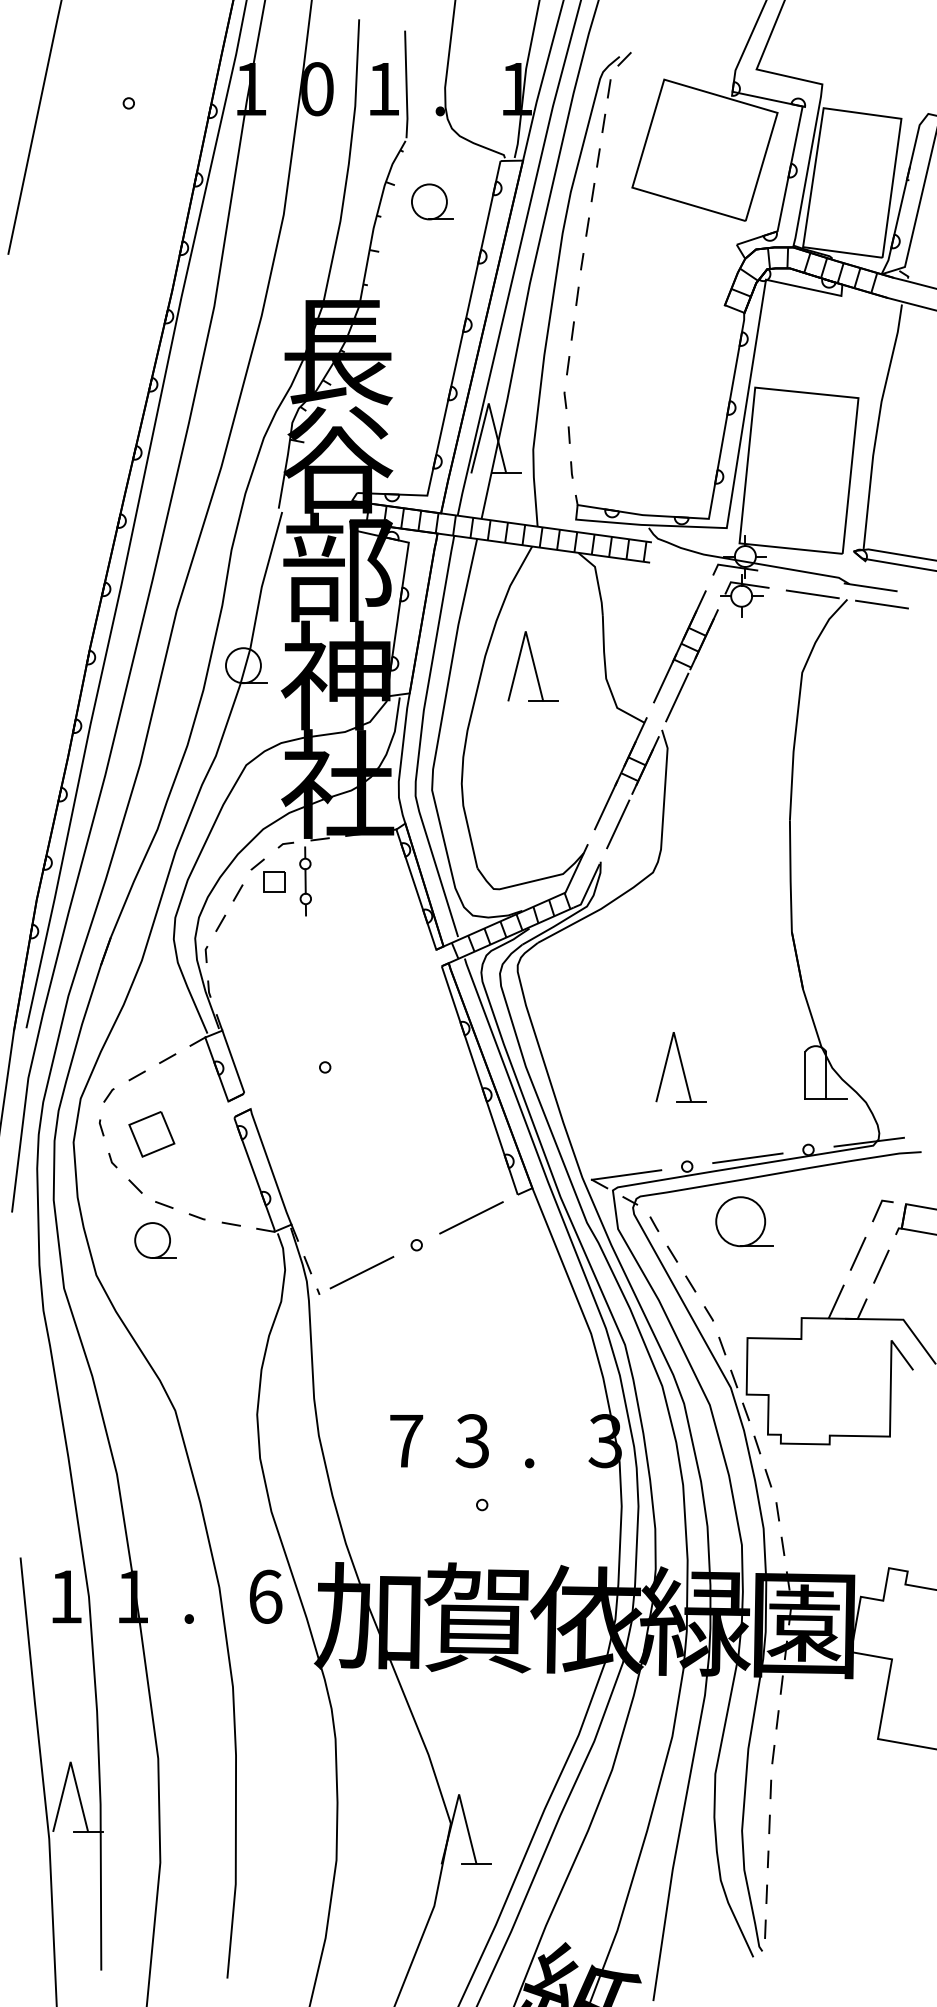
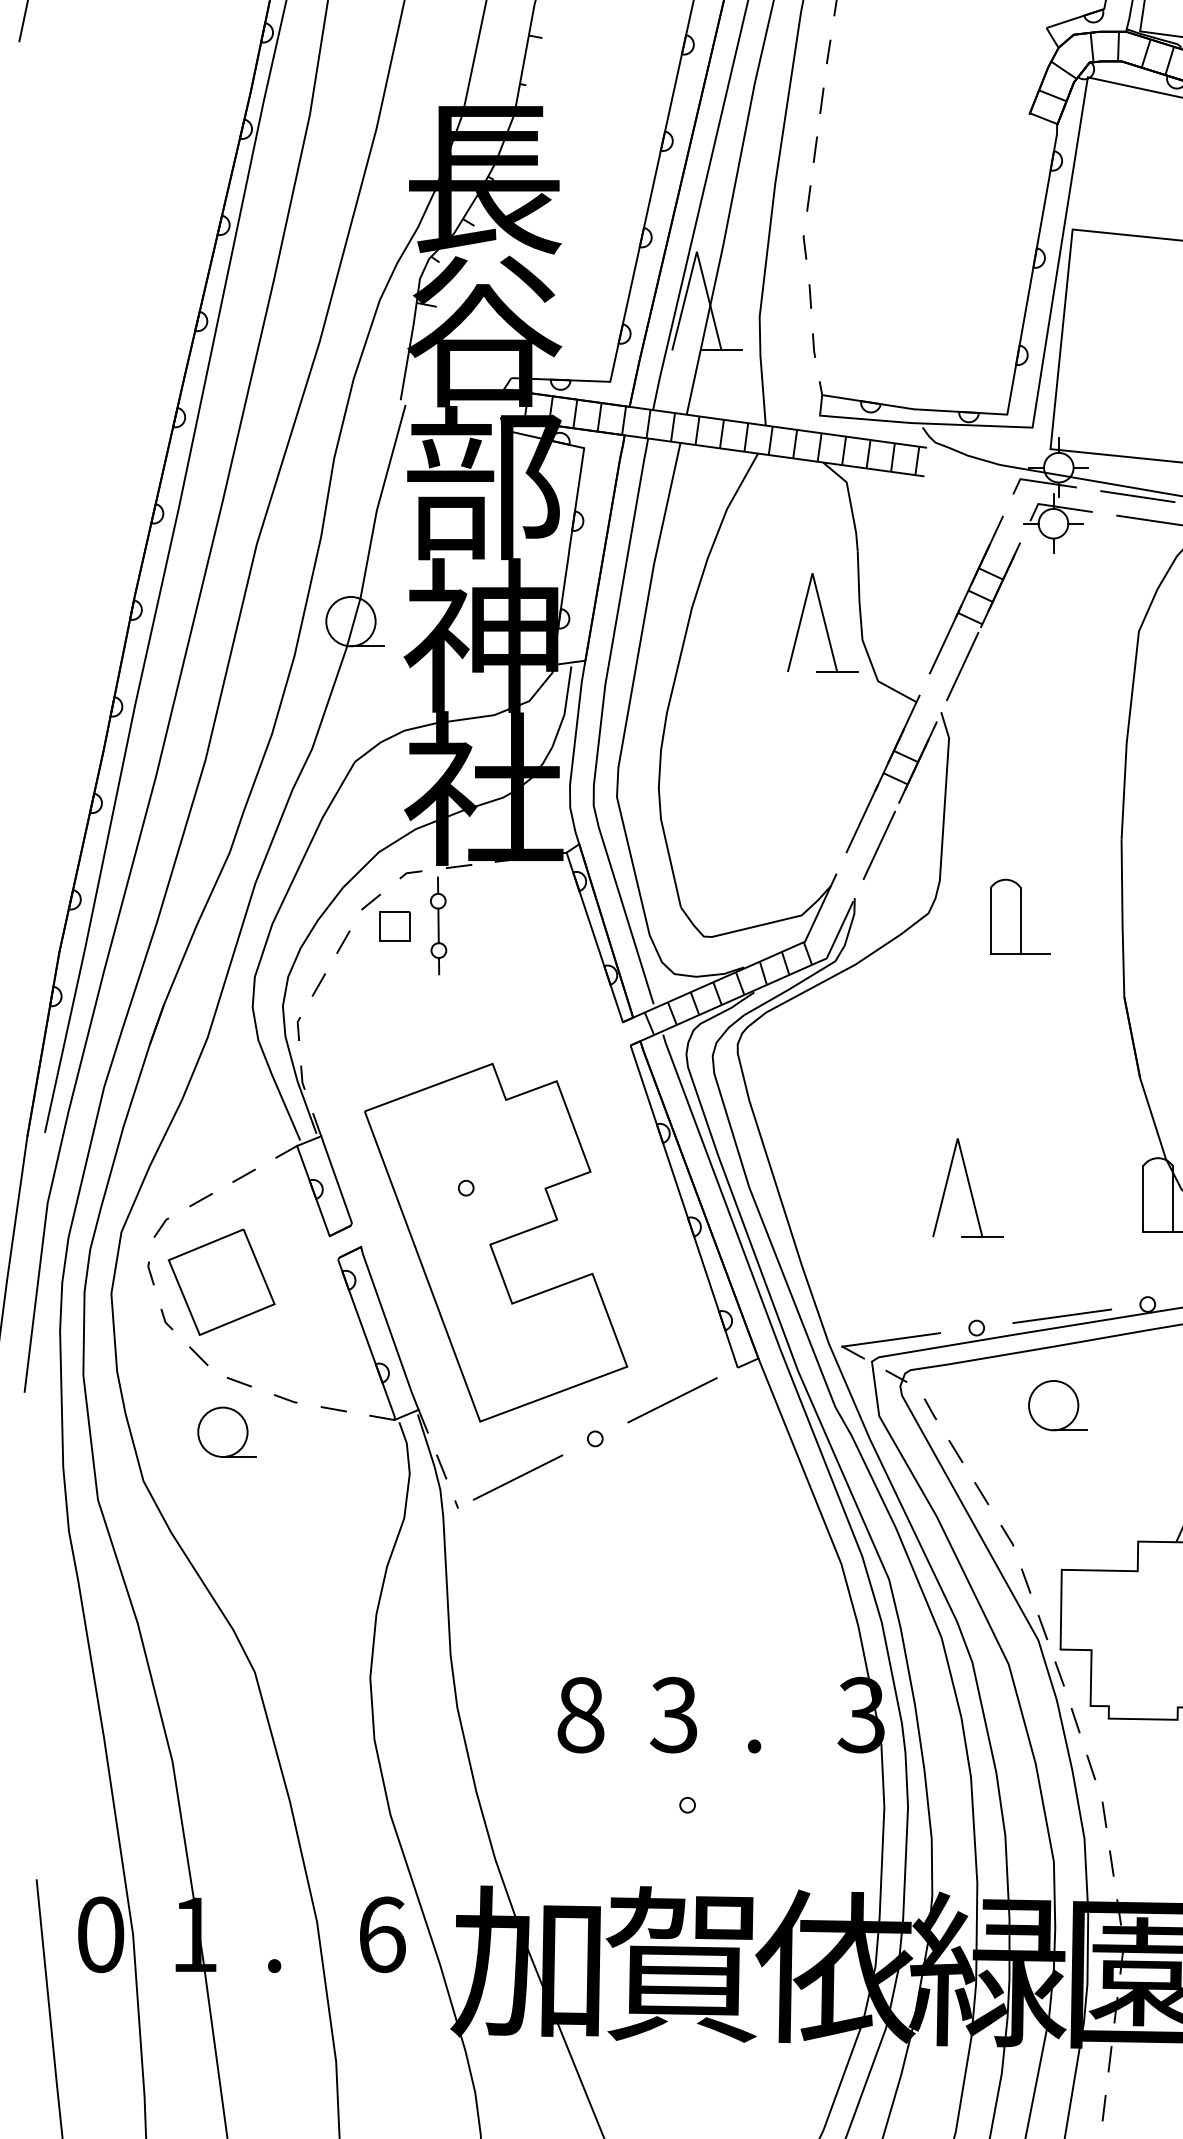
line: (801, 576) -> (1137, 495), added
part: (532, 666) -> (822, 622), moved
part: (717, 874) -> (1019, 916), added
part: (346, 1105) -> (496, 1241), added
part: (151, 1134) -> (221, 1282), size x1.67
part: (744, 1221) -> (1057, 1405), size x0.71
text: (406, 1441) -> (580, 1715), 7 -> 8
text: (66, 1596) -> (101, 1934), 1 -> 0

